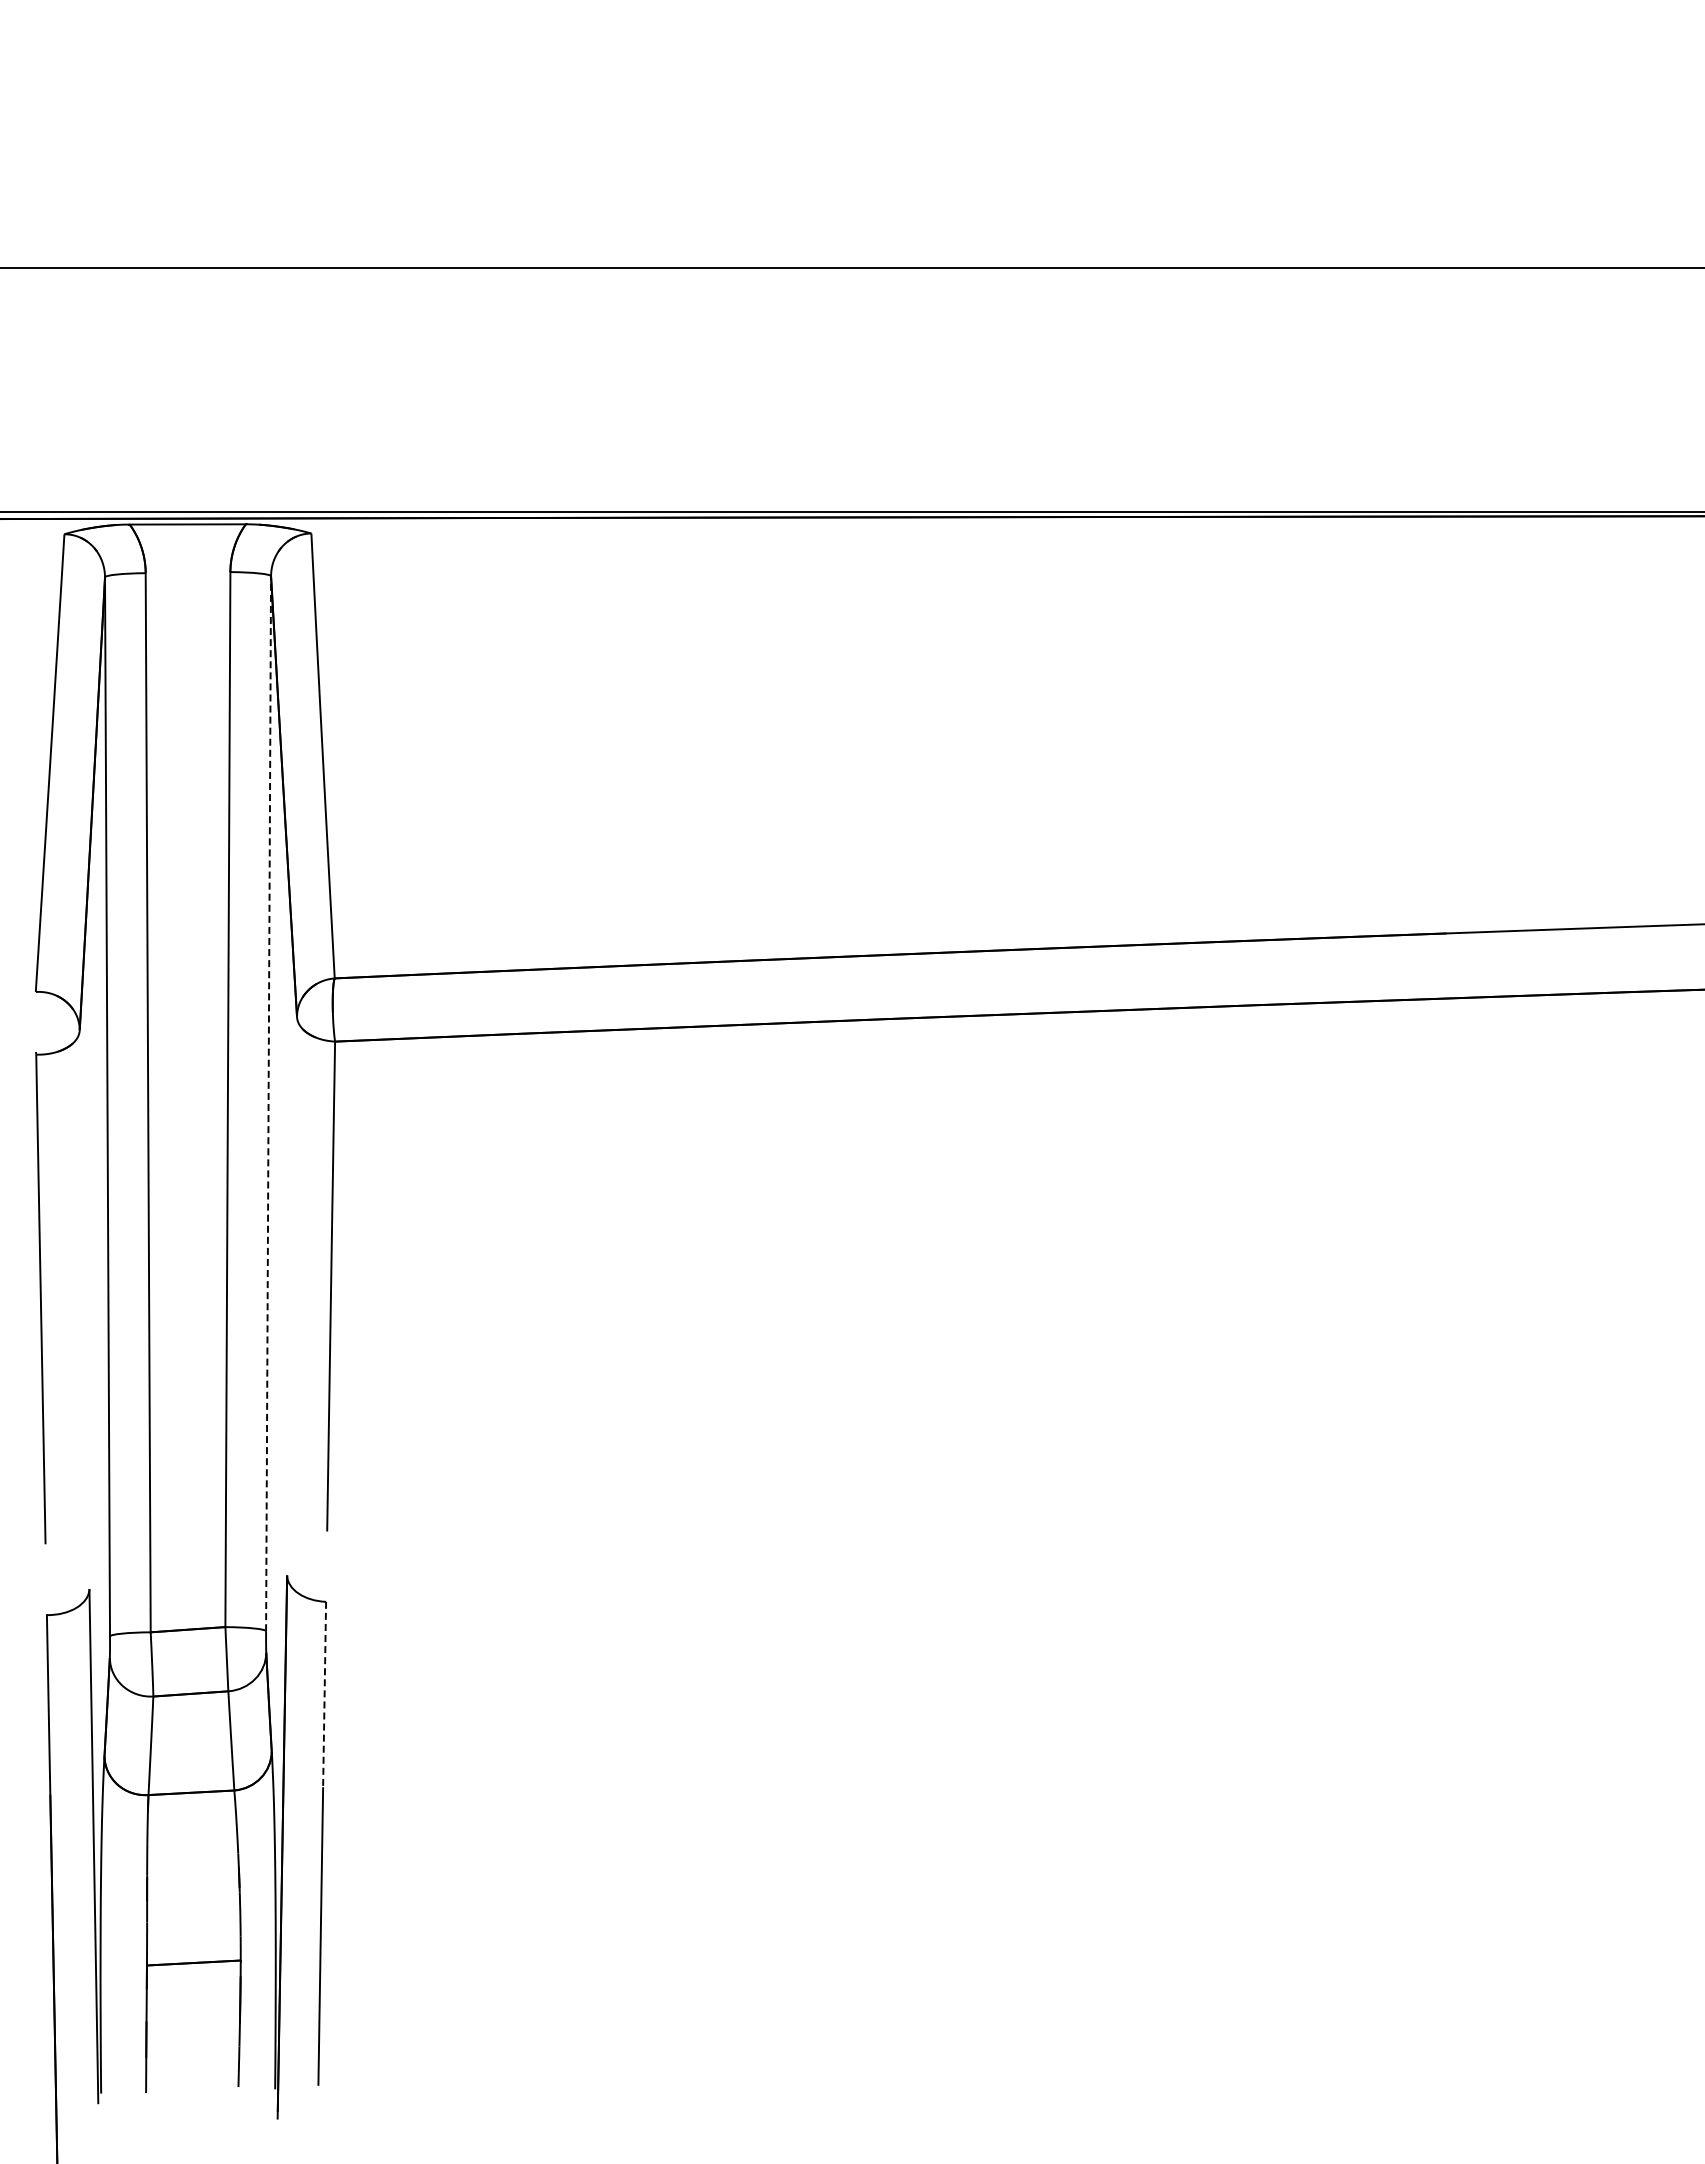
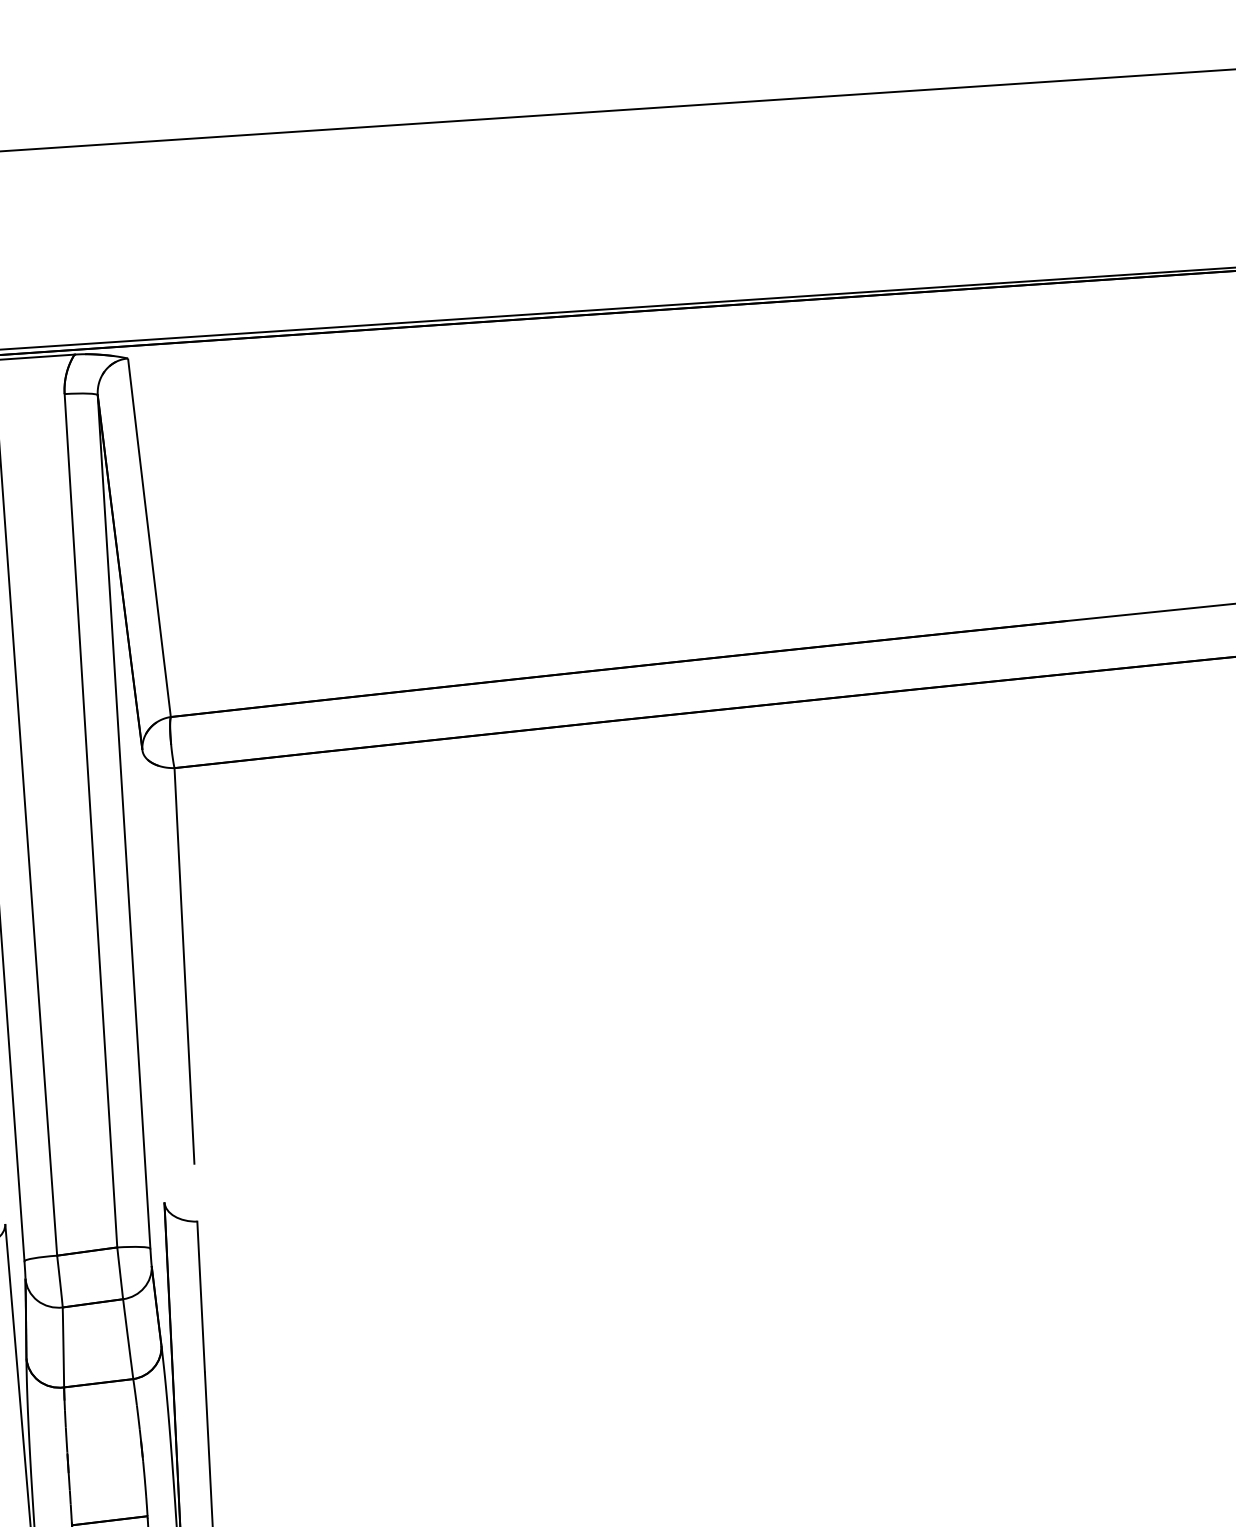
line: (268, 1103) -> (124, 821), dashed -> solid
line: (324, 1694) -> (201, 1296), dashed -> solid

